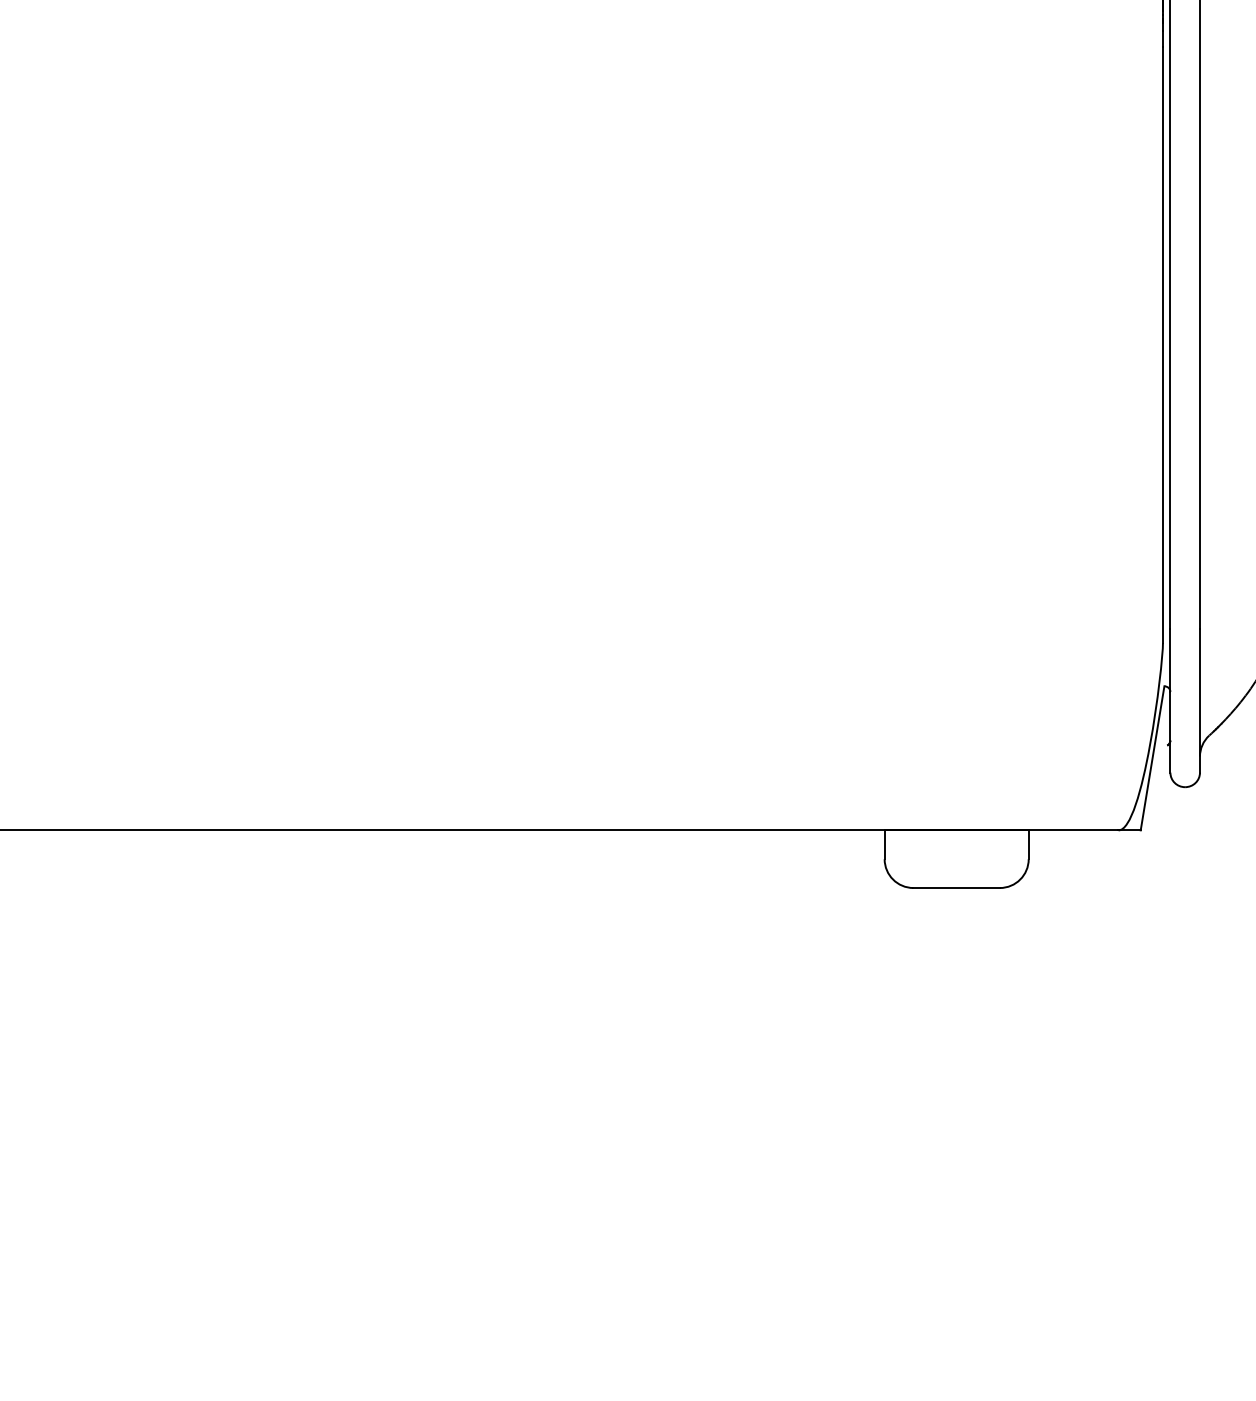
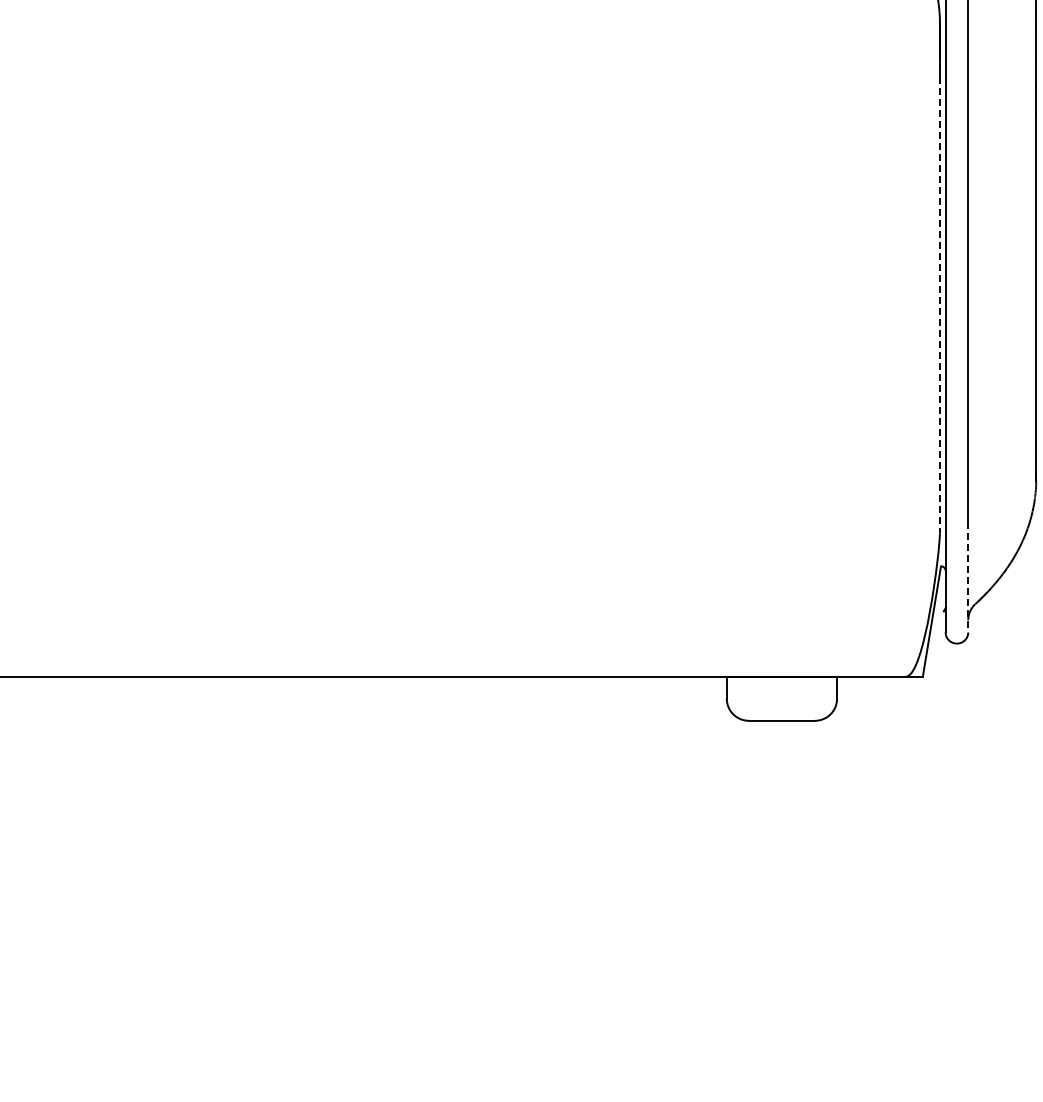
line: (1162, 345) -> (939, 305), solid -> dashed
line: (1200, 700) -> (968, 577), solid -> dashed

